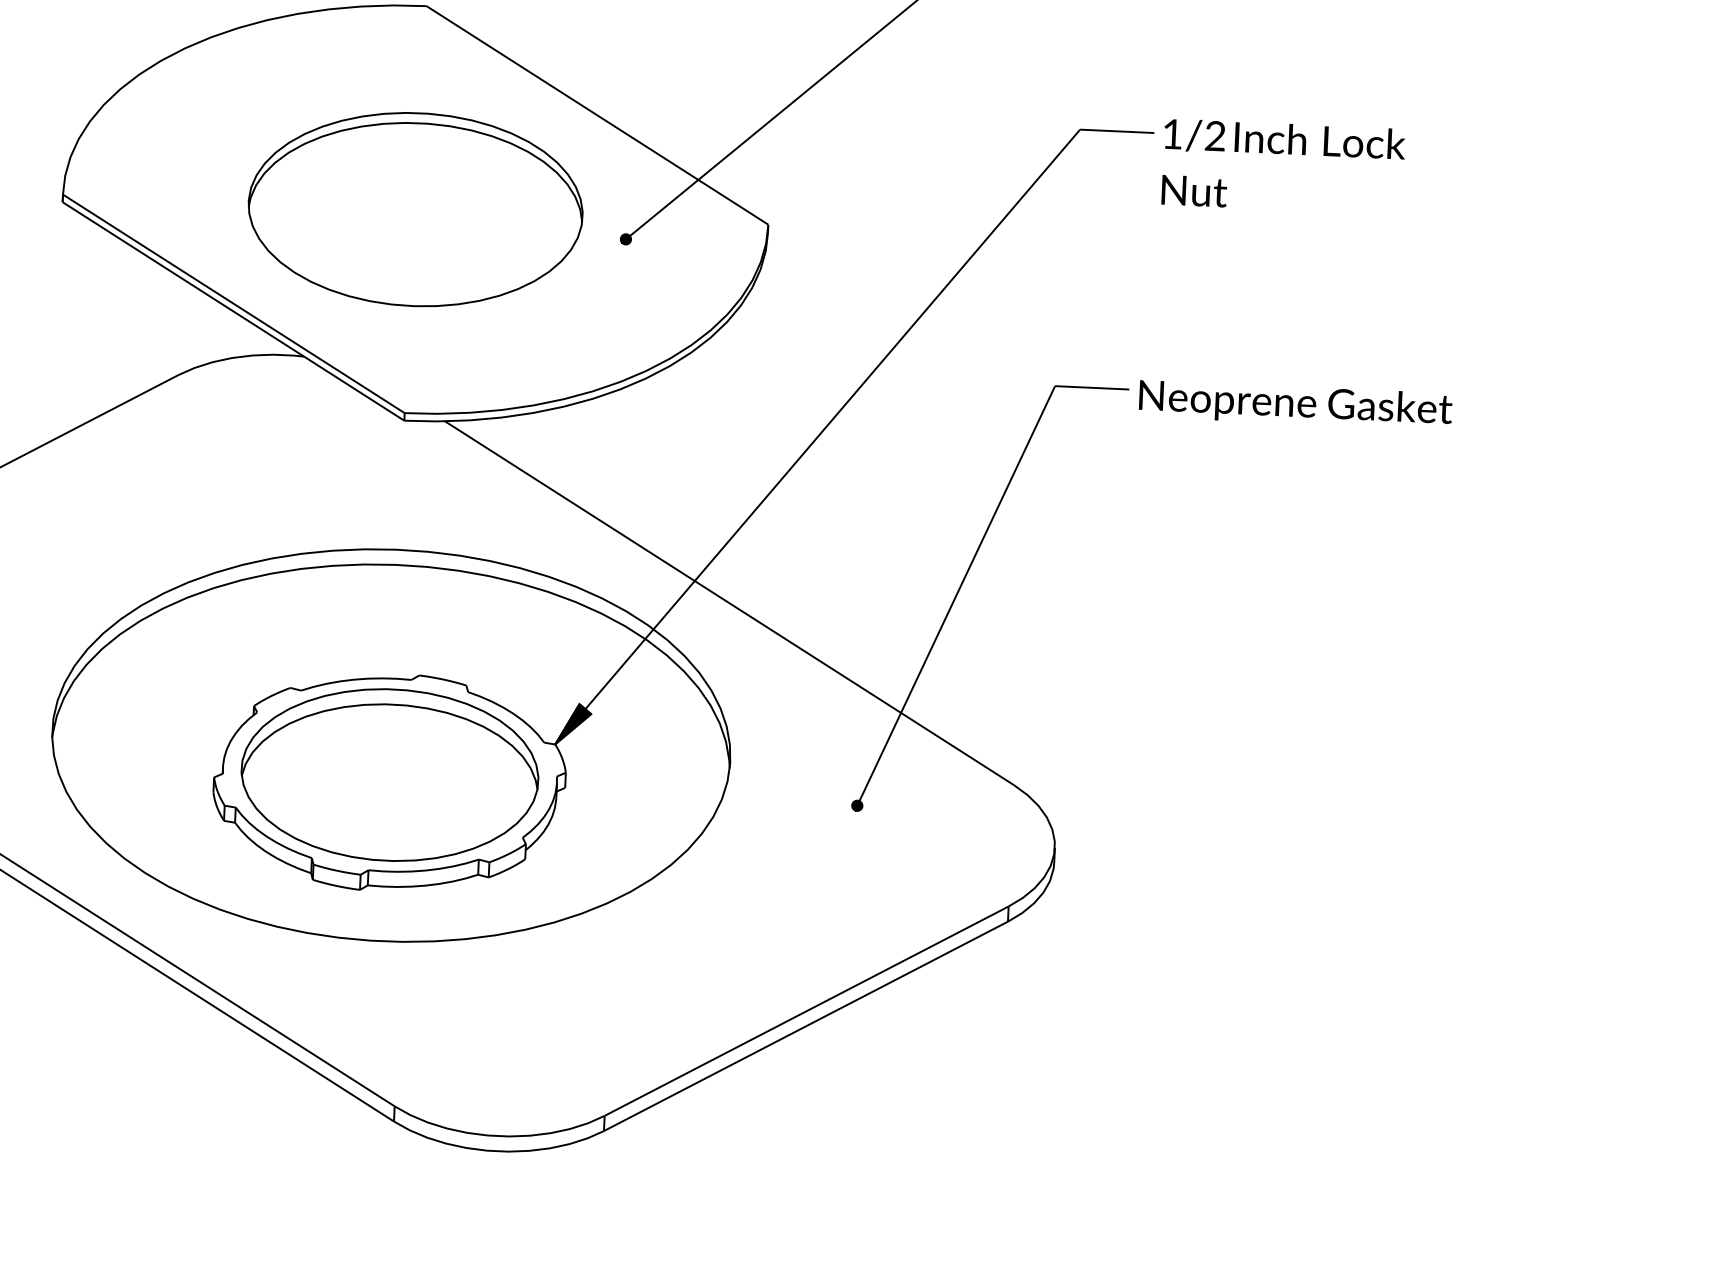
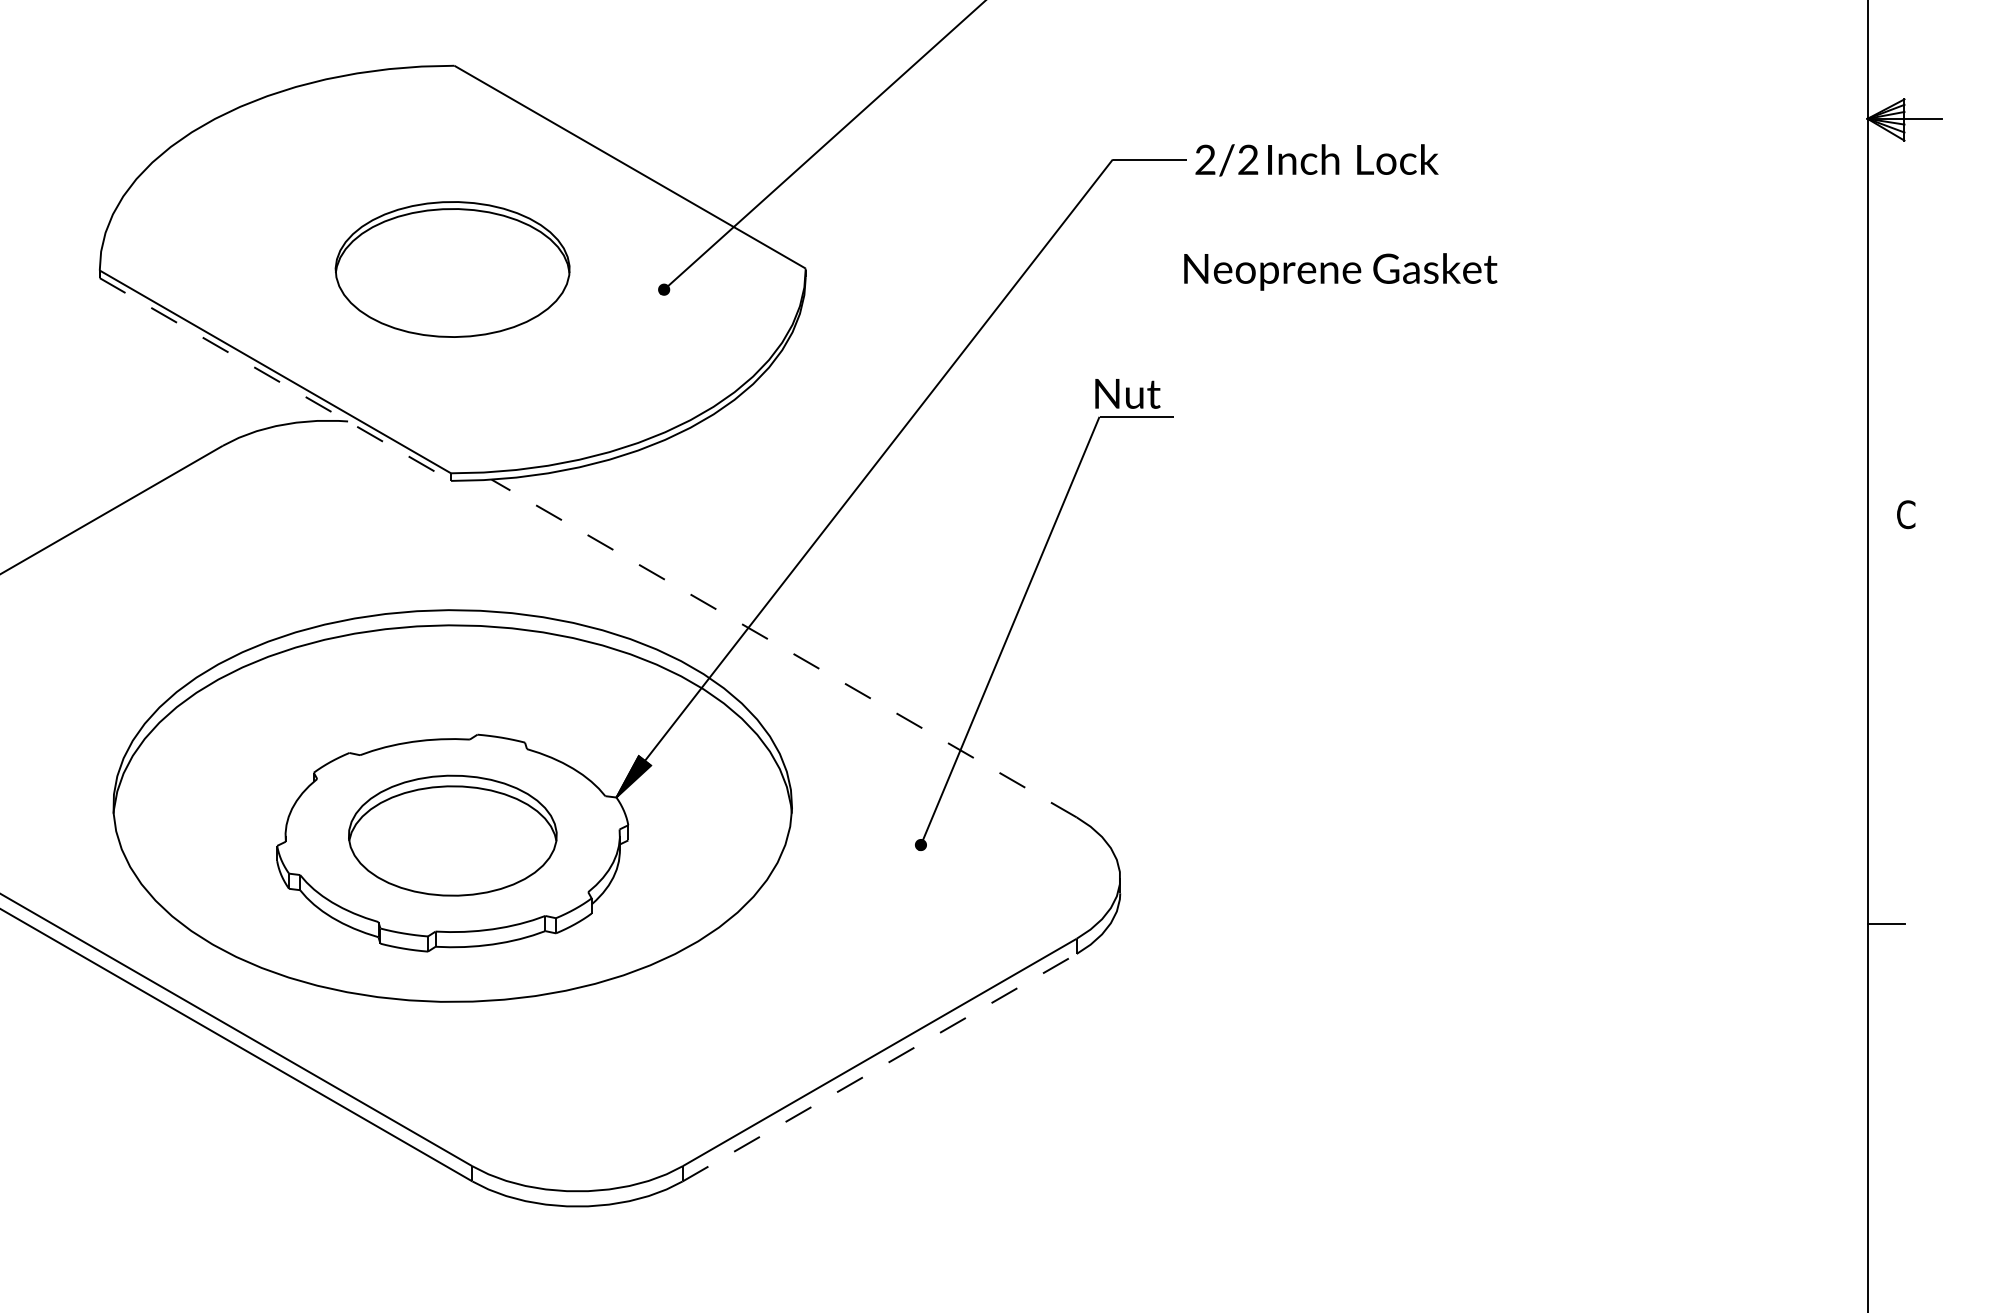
text: (1172, 133) -> (1205, 159), 1/2 -> 2/2
text: (1194, 190) -> (1127, 393), moved
part: (415, 209) -> (452, 269), size x0.7
line: (233, 311) -> (275, 379), solid -> dashed
text: (1295, 404) -> (1340, 271), moved
line: (729, 603) -> (784, 648), solid -> dashed
part: (389, 775) -> (452, 835), size x0.7
line: (805, 1026) -> (879, 1067), solid -> dashed

